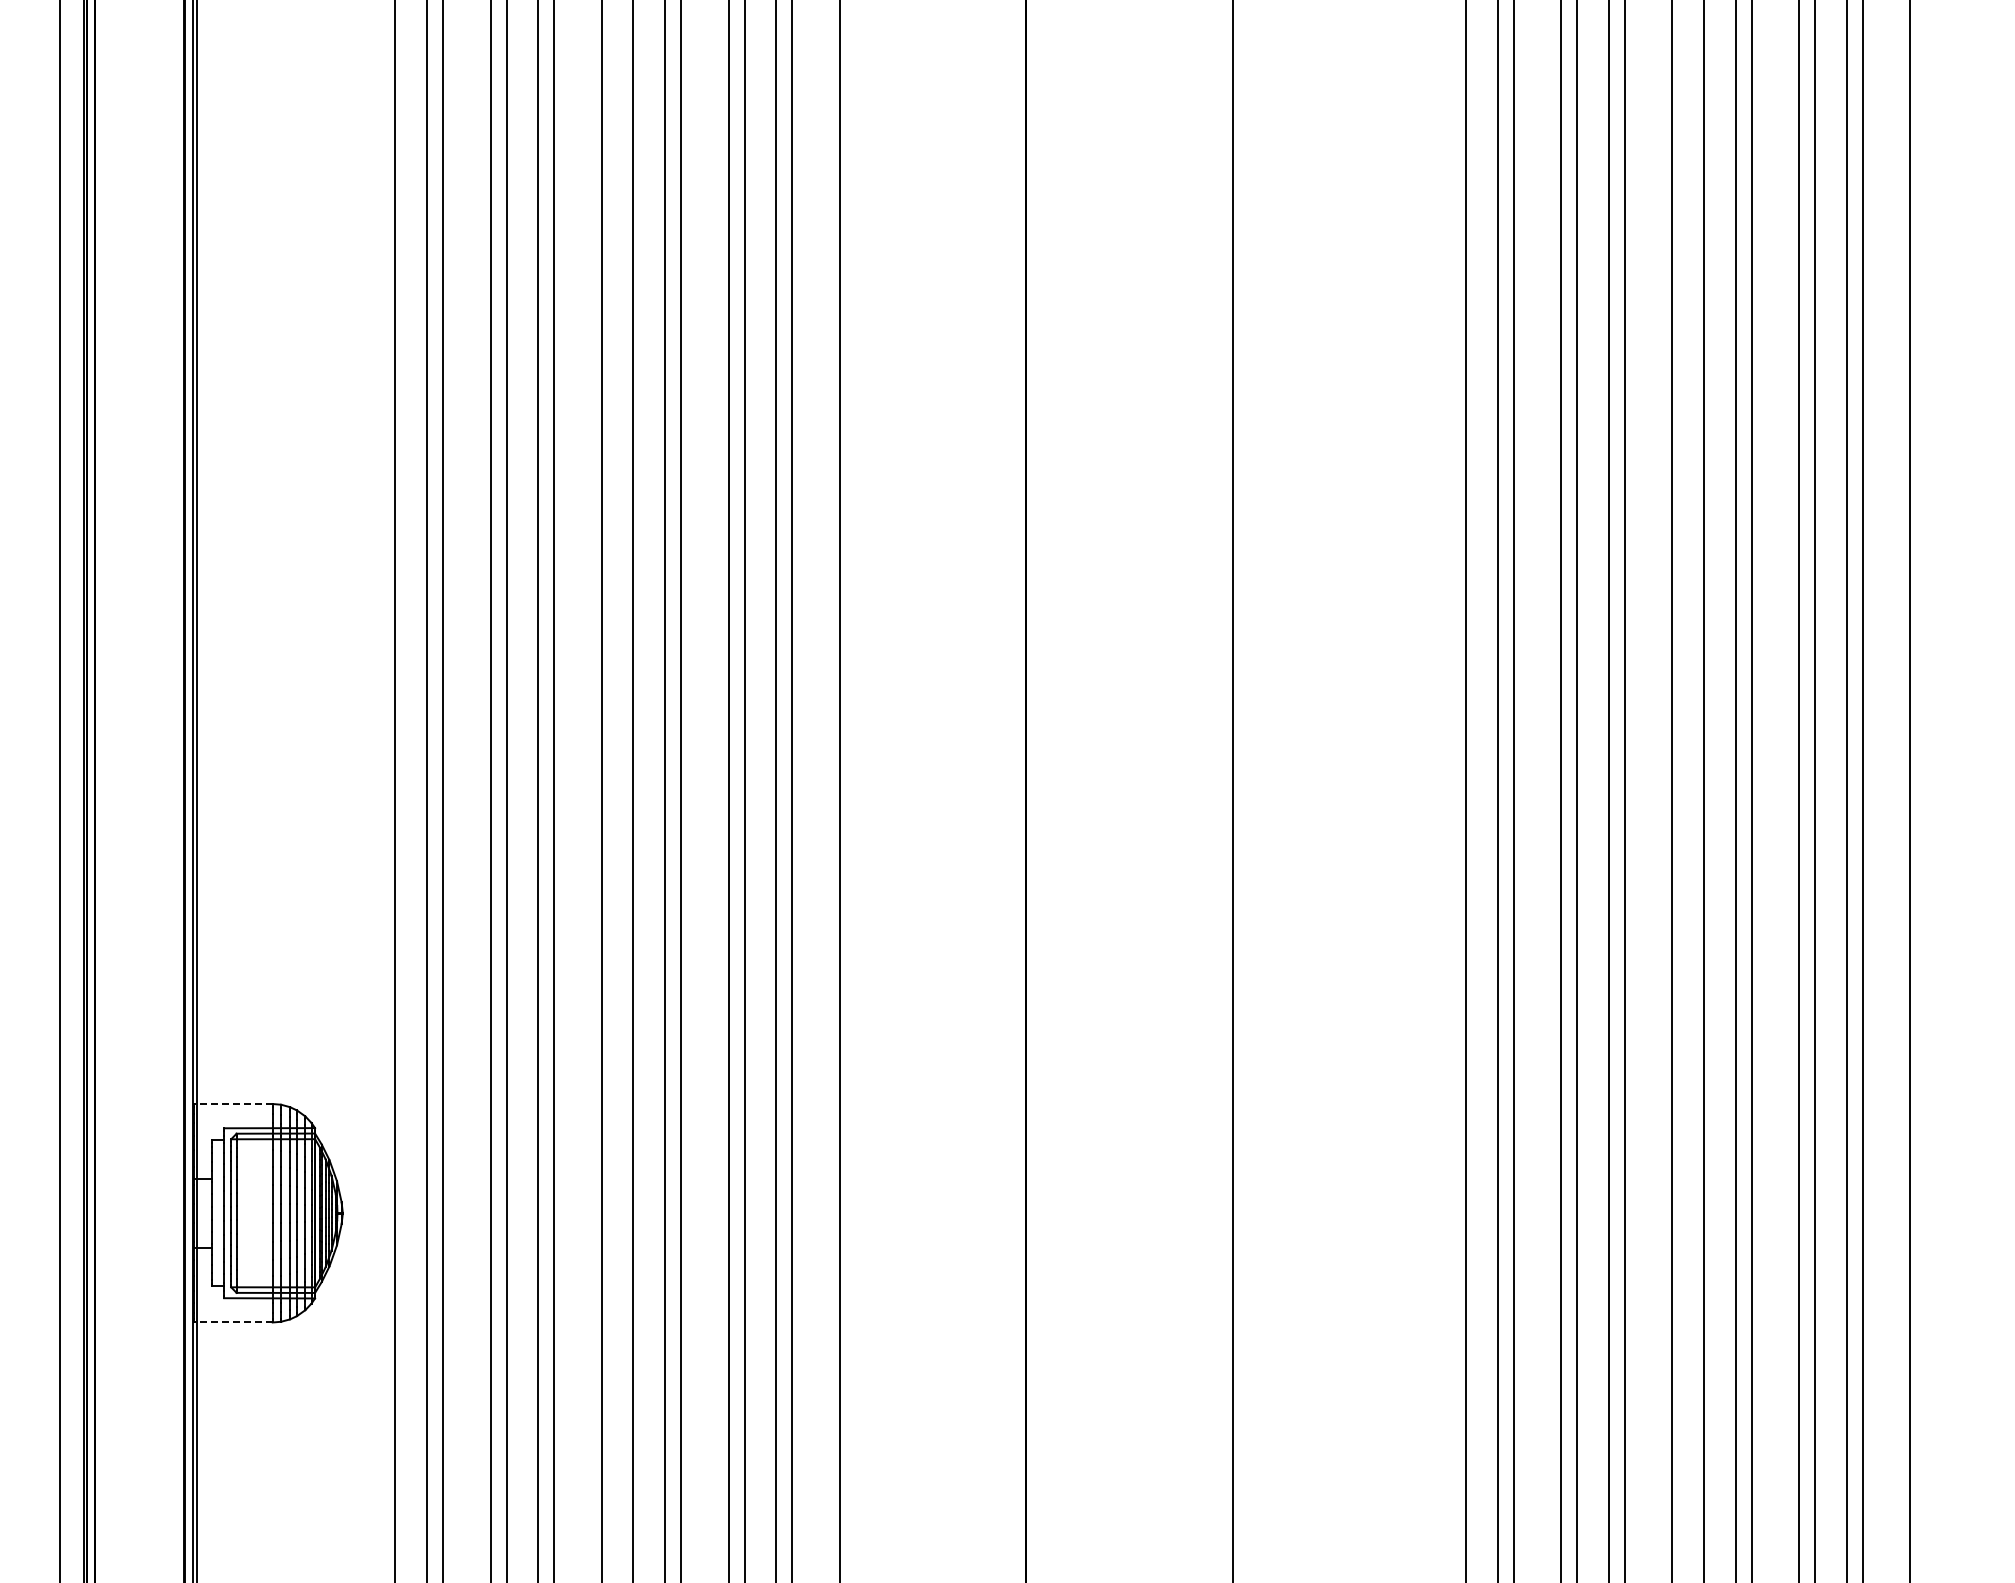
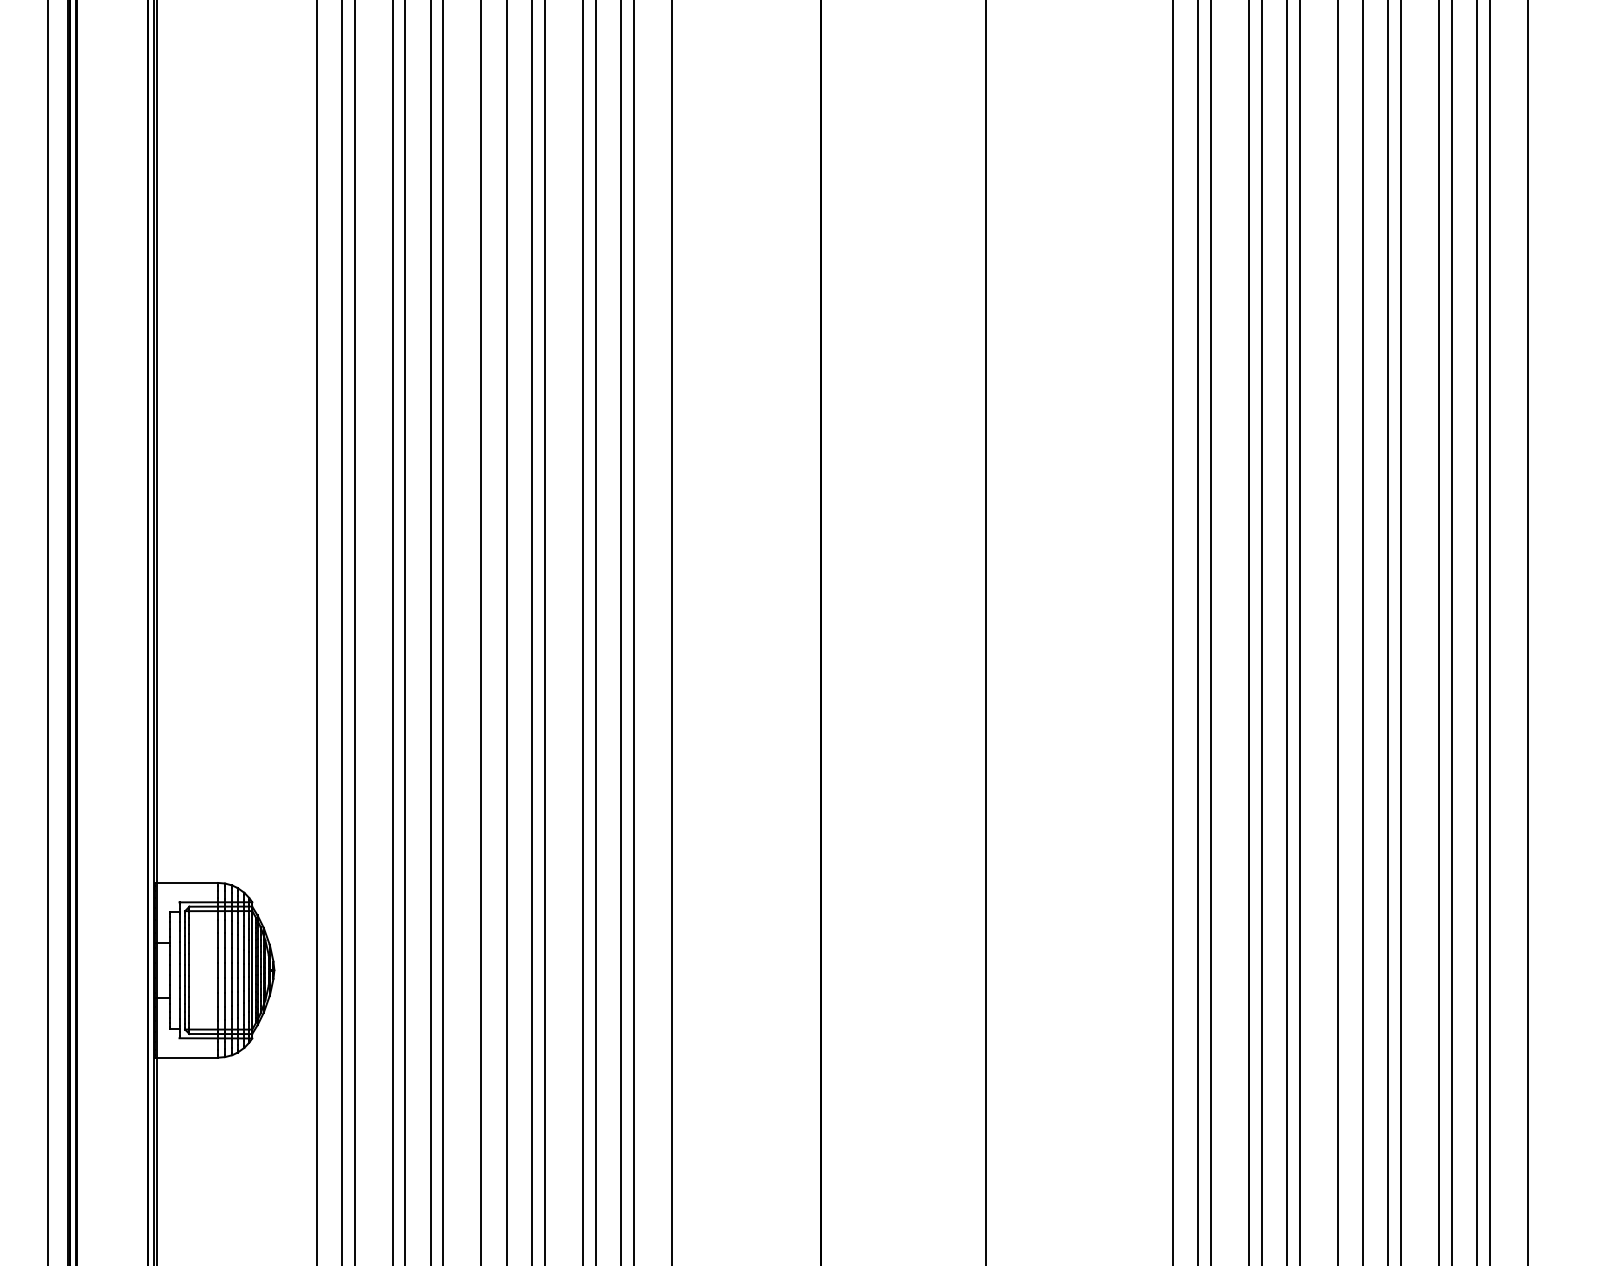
line: (232, 1104) -> (186, 883), dashed -> solid
line: (232, 1322) -> (186, 1057), dashed -> solid

